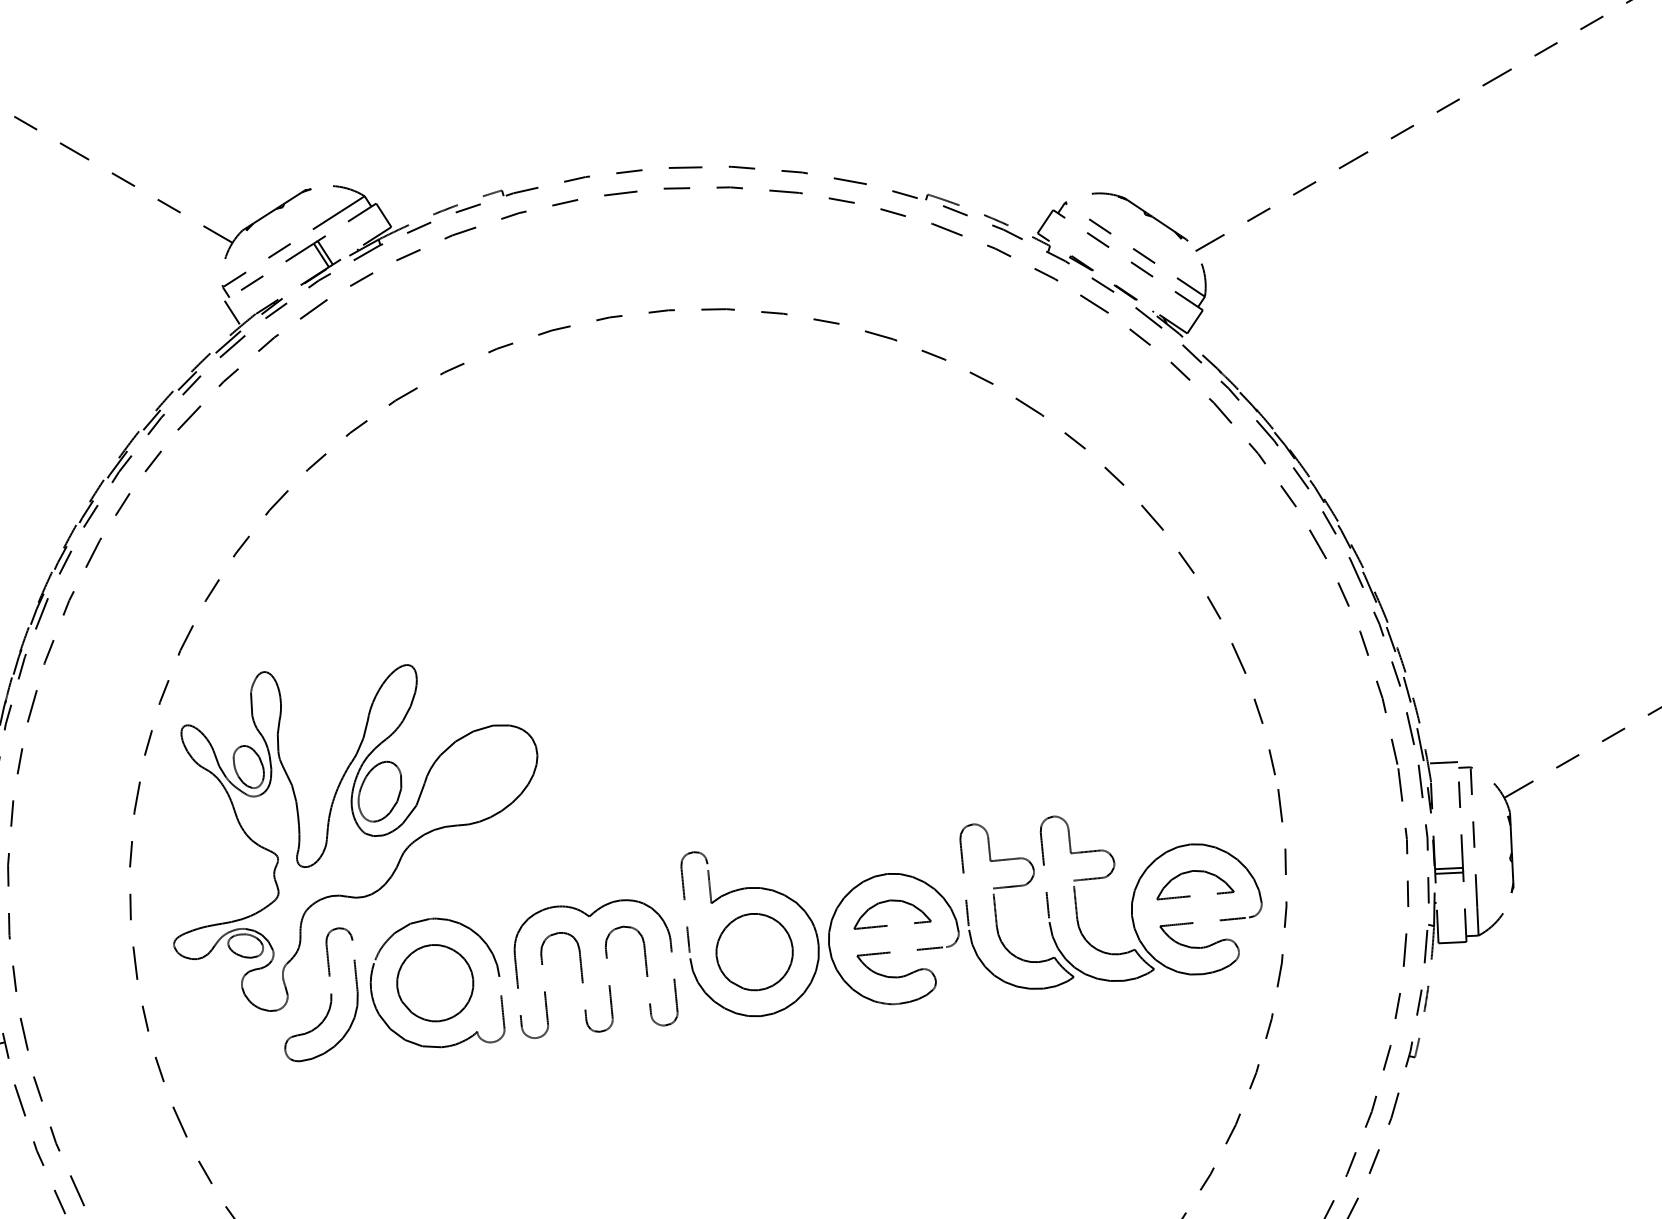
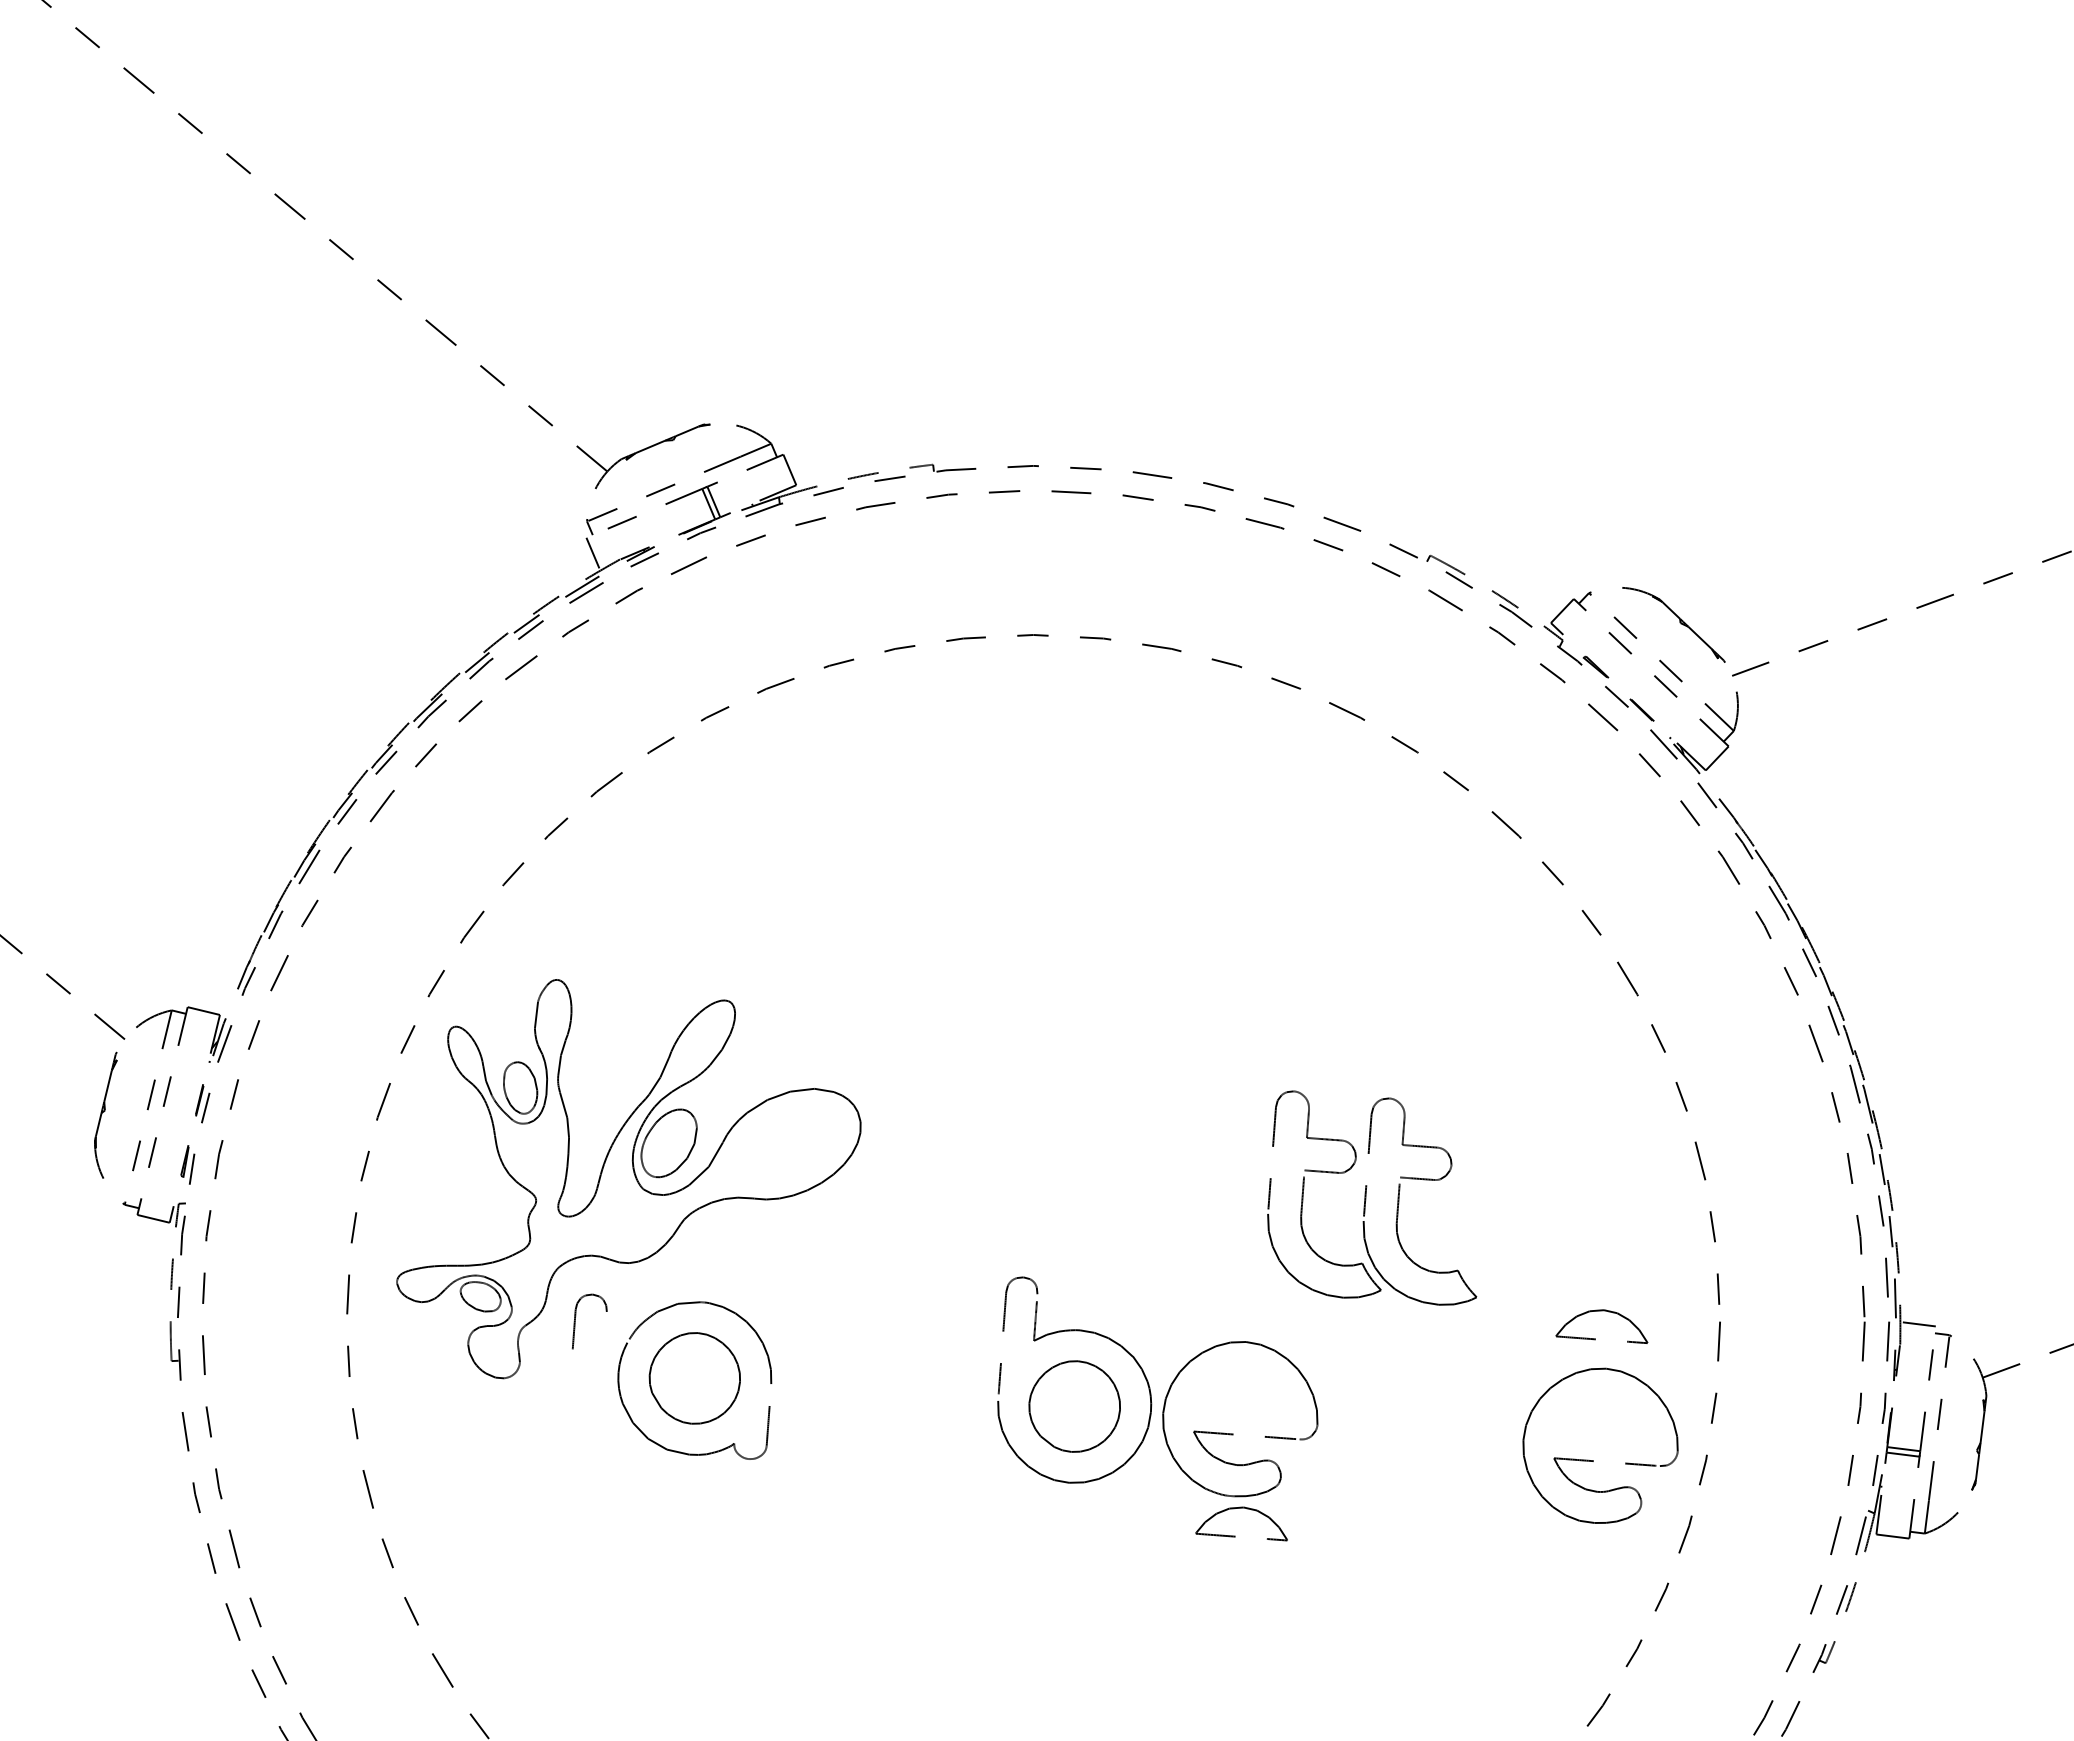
part: (1190, 895) -> (1595, 1338), moved
part: (1053, 901) -> (1372, 1197), moved
part: (887, 924) -> (1235, 1535), moved
part: (582, 970) -> (869, 1393), removed
part: (326, 1014) -> (561, 1392), removed

